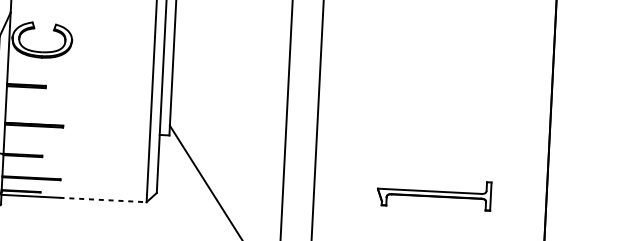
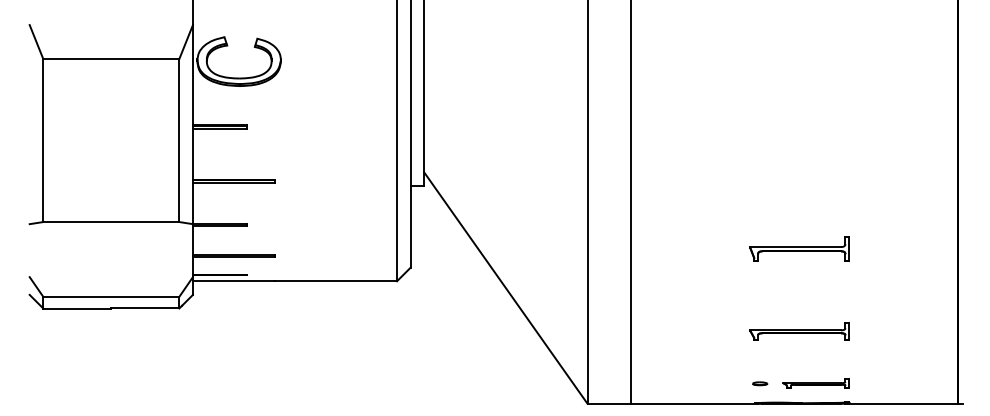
part: (434, 193) -> (799, 248), size x0.62
line: (103, 200) -> (336, 281), dashed -> solid

